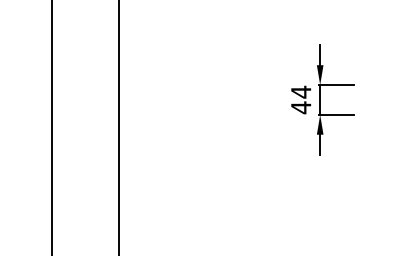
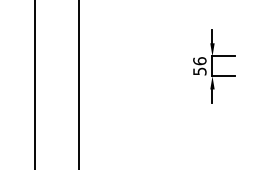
text: (300, 100) -> (199, 66), 44 -> 56

